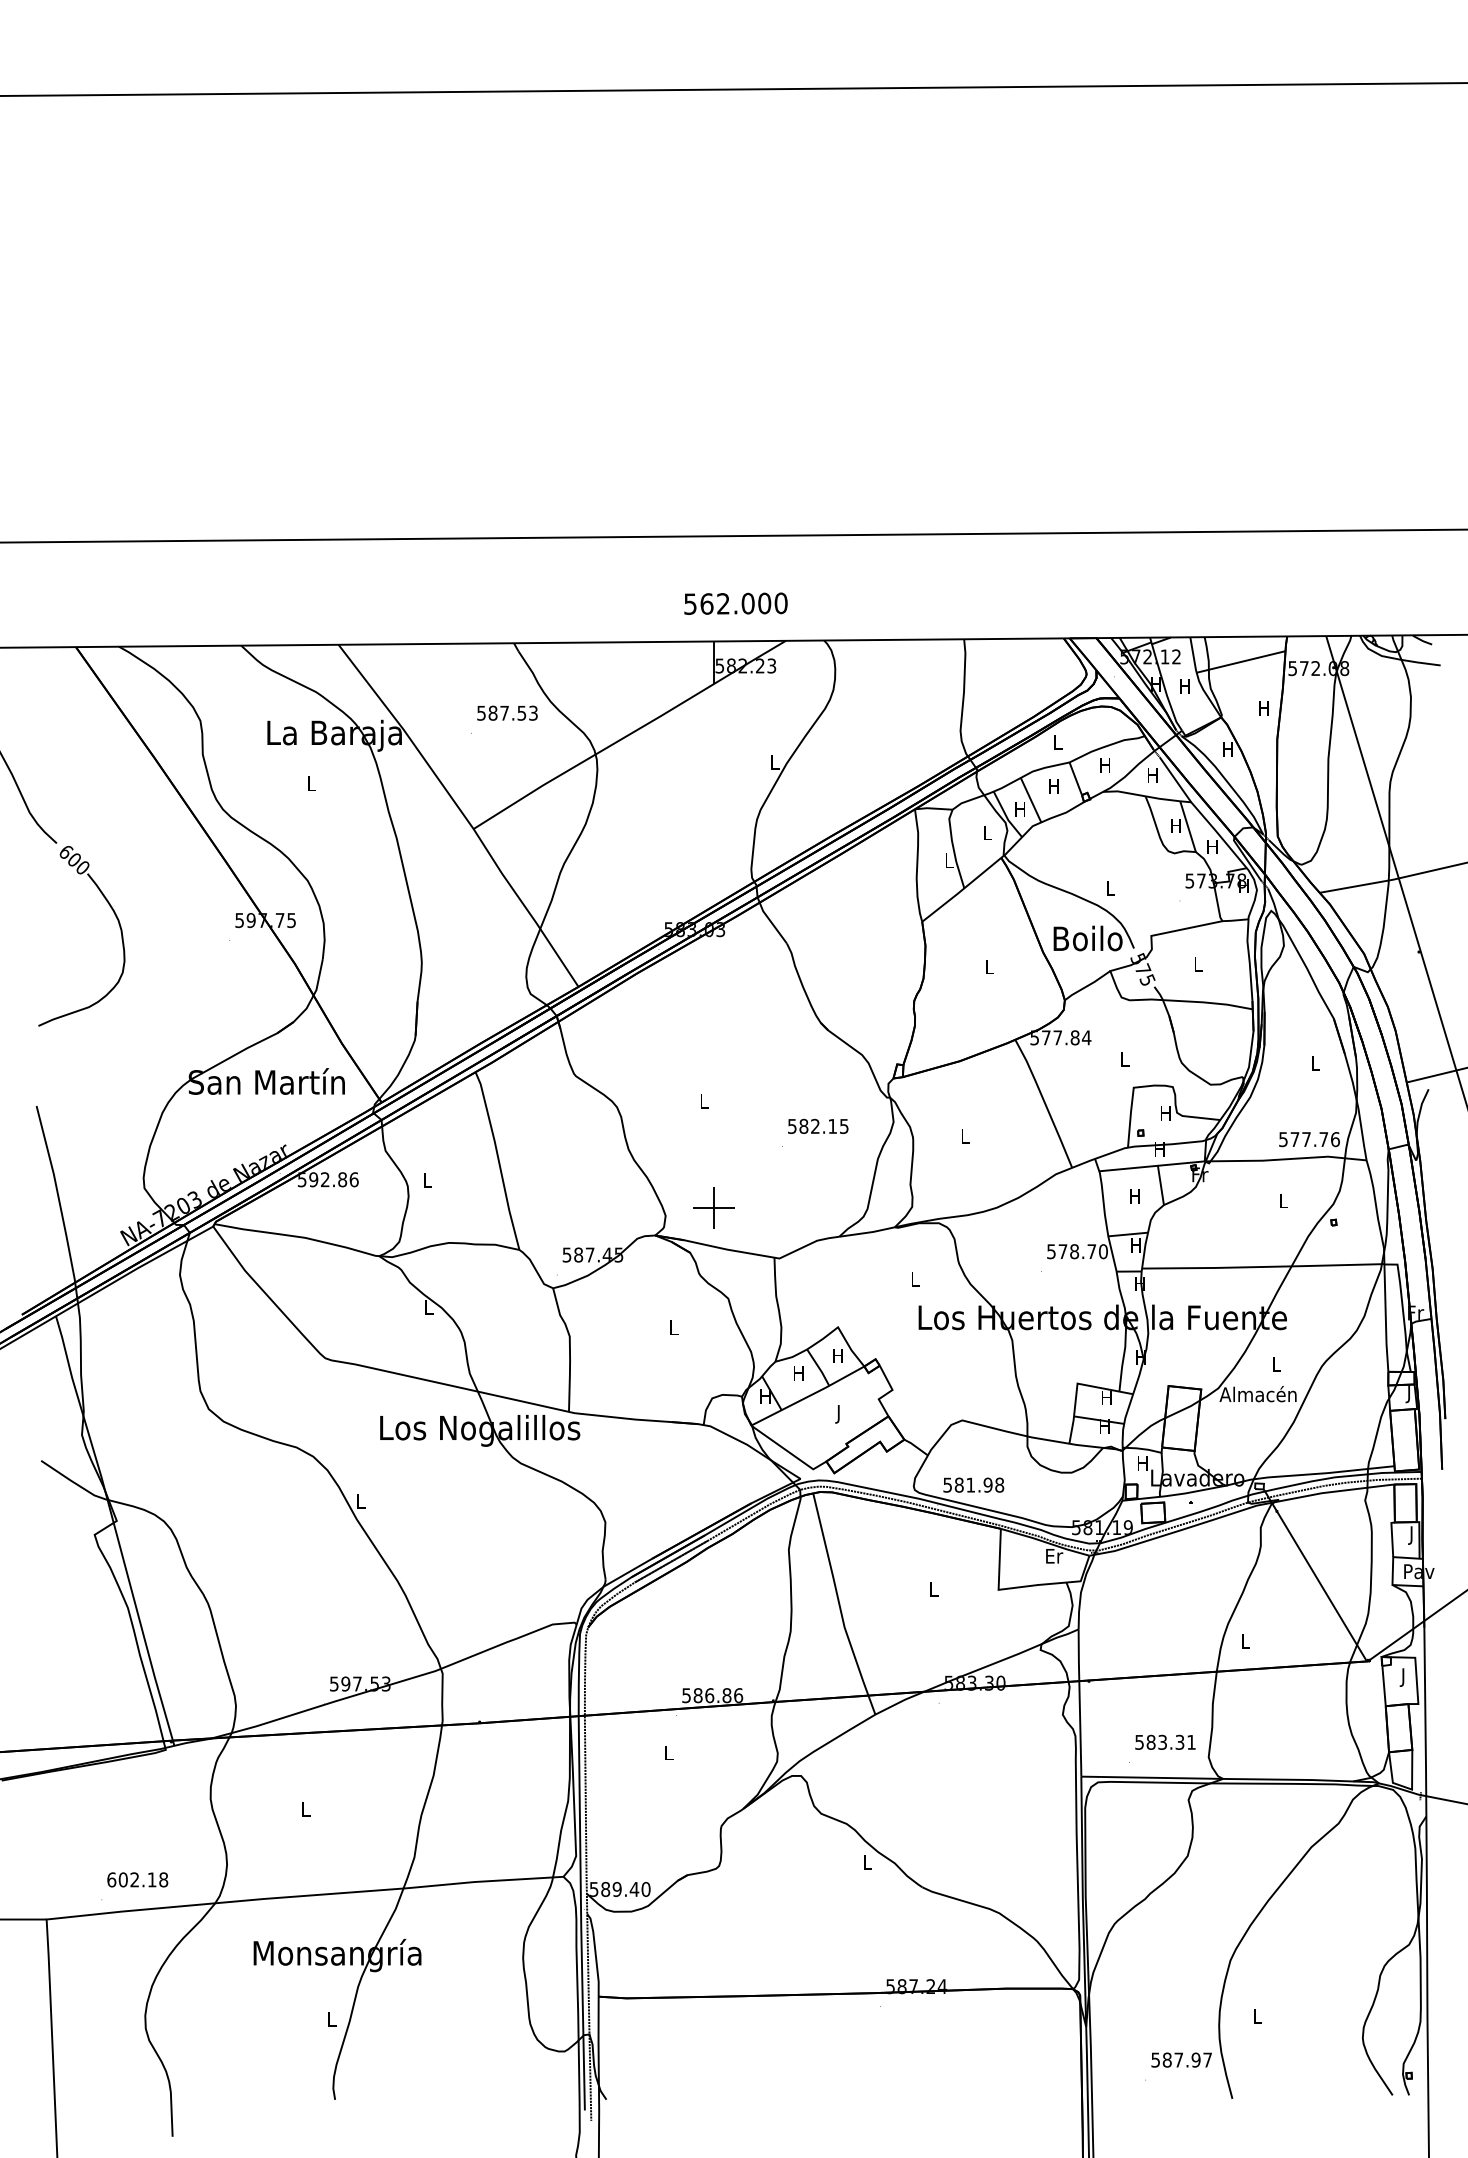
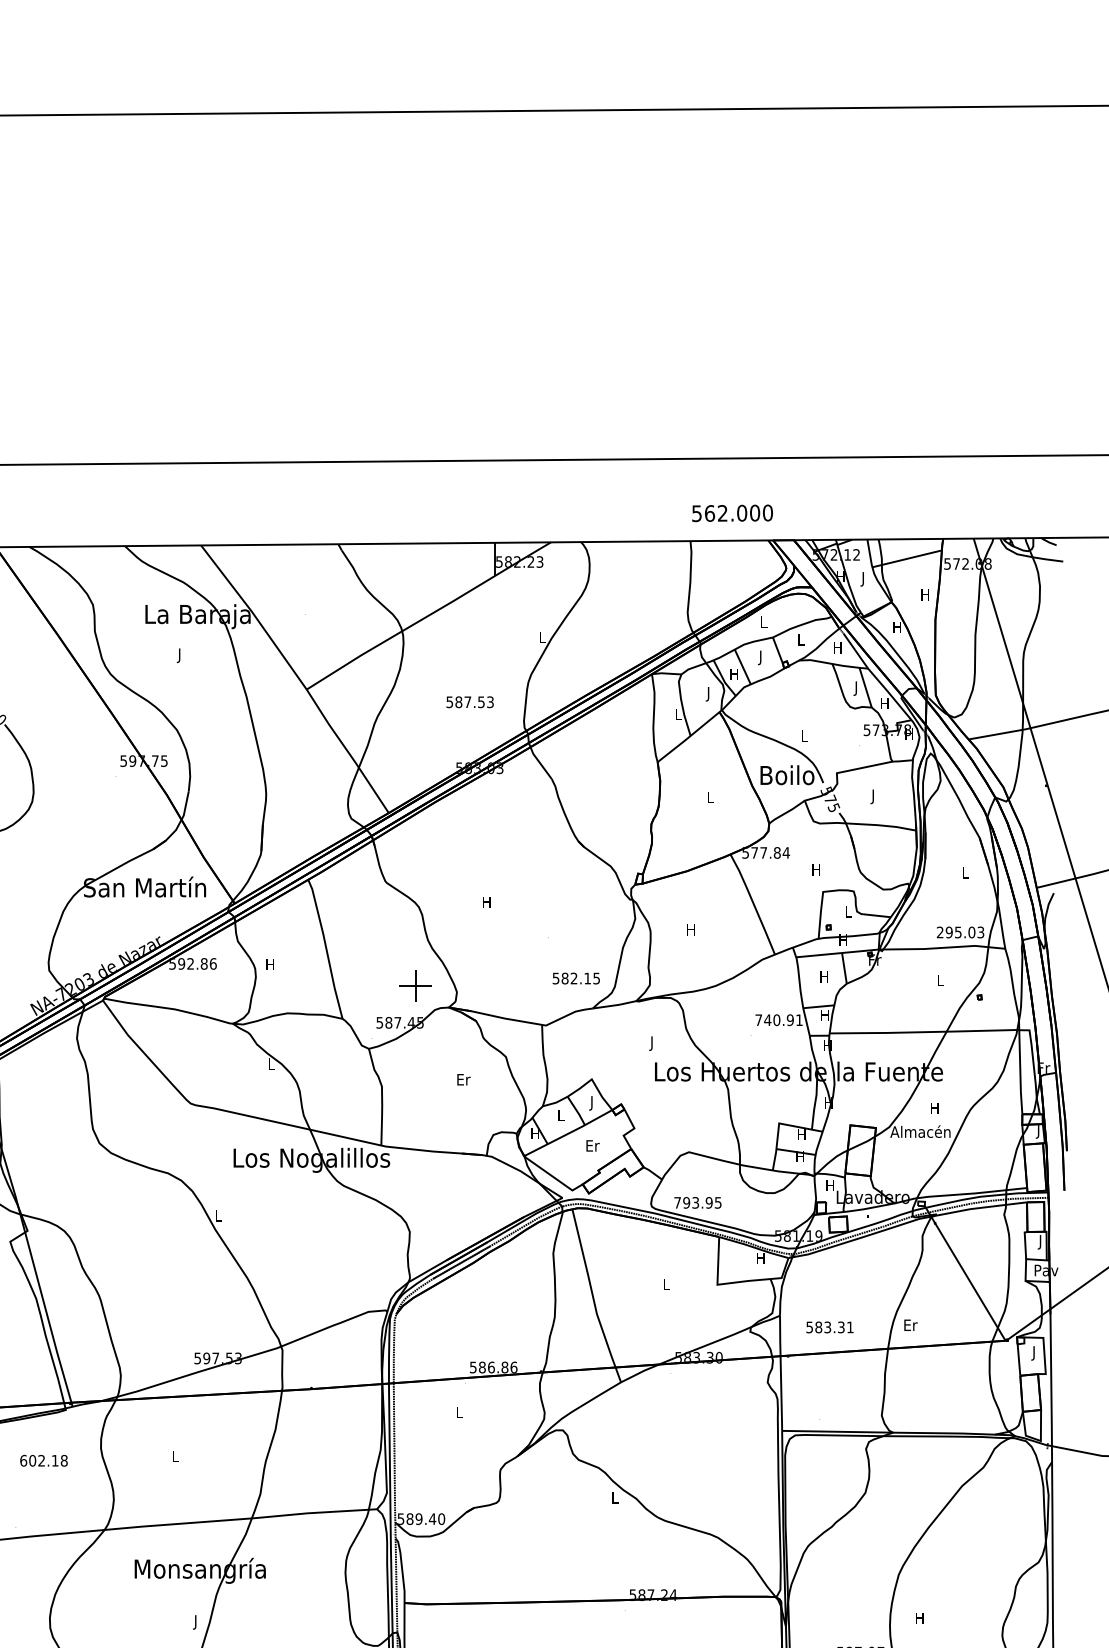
text: (735, 603) -> (732, 513), moved
text: (1184, 687) -> (862, 578), H -> J
text: (507, 712) -> (470, 701), moved
text: (1104, 765) -> (800, 639), H -> L
text: (311, 785) -> (179, 655), L -> J
text: (1053, 788) -> (760, 657), H -> J
text: (1175, 827) -> (855, 688), H -> J
text: (987, 834) -> (708, 693), L -> J
text: (1198, 965) -> (873, 796), L -> J
text: (1124, 1059) -> (815, 869), L -> H
text: (703, 1101) -> (486, 902), L -> H
text: (1165, 1113) -> (847, 912), H -> L
text: (818, 1125) -> (576, 977), moved
text: (964, 1136) -> (690, 930), L -> H
text: (1309, 1139) -> (960, 932), 577.76 -> 295.03
text: (426, 1180) -> (269, 964), L -> H
part: (713, 1207) -> (415, 985), moved
text: (1077, 1251) -> (779, 1020), 578.70 -> 740.91
text: (915, 1281) -> (652, 1043), L -> J
text: (674, 1327) -> (463, 1079), L -> Er
text: (837, 1357) -> (591, 1102), H -> J
text: (1275, 1364) -> (934, 1108), L -> H
text: (798, 1373) -> (560, 1115), H -> L
text: (839, 1414) -> (592, 1147), J -> Er
text: (973, 1484) -> (697, 1202), 581.98 -> 793.95
text: (1054, 1556) -> (761, 1258), Er -> H
text: (1245, 1641) -> (910, 1325), L -> Er
text: (1165, 1741) -> (830, 1326), moved
text: (137, 1879) -> (43, 1460), moved
text: (1256, 2016) -> (919, 1618), L -> H
text: (332, 2021) -> (196, 1622), L -> J

